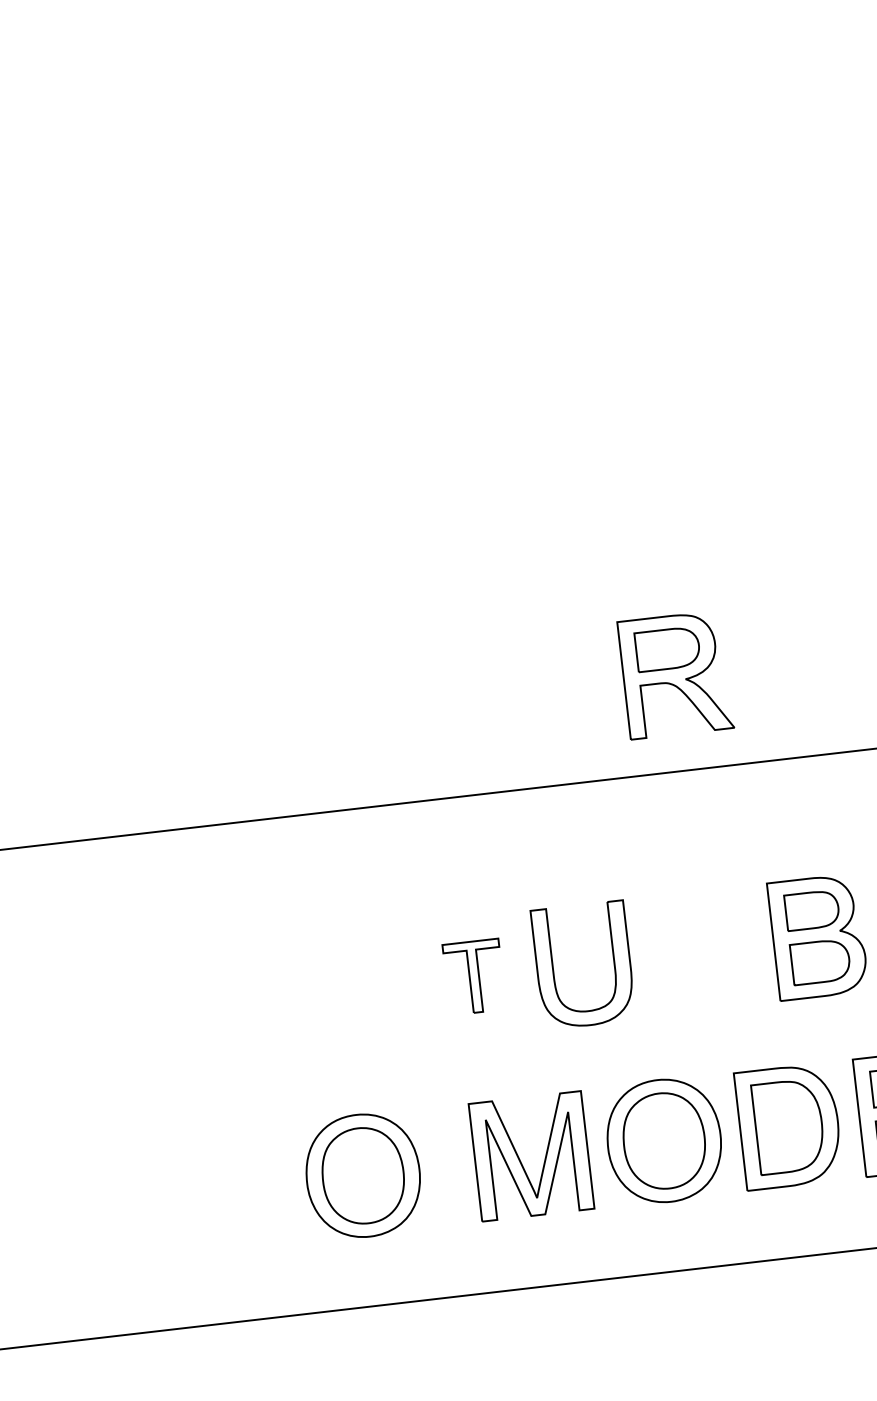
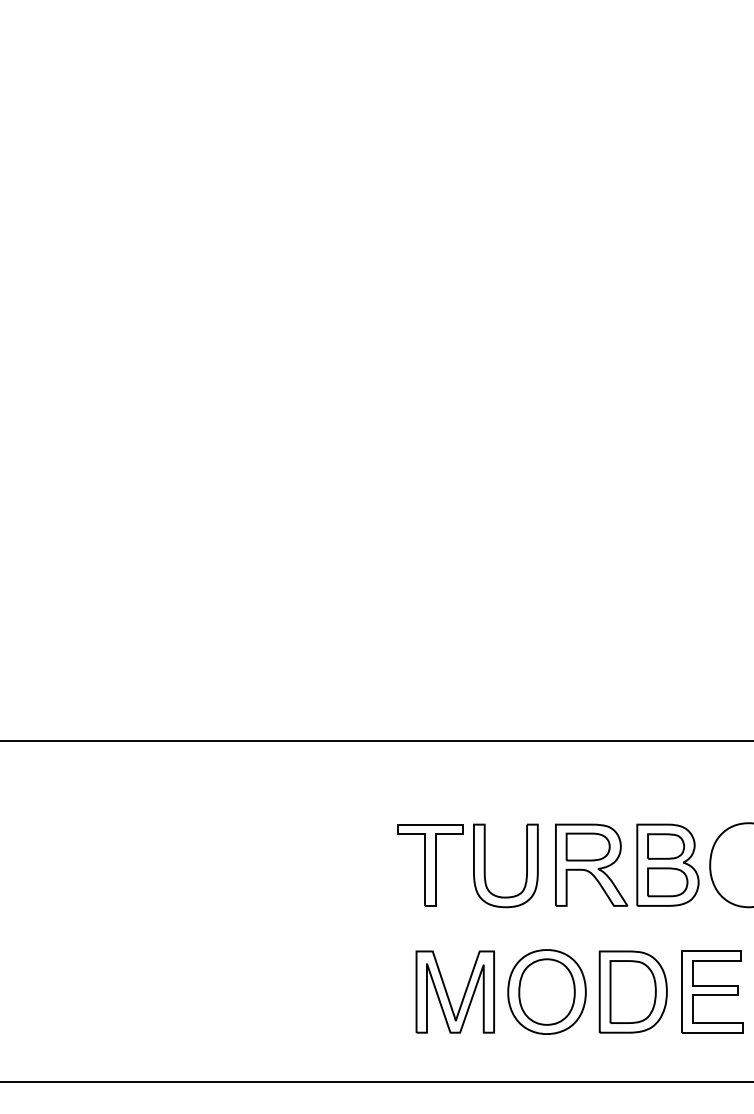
part: (675, 673) -> (591, 864), moved
part: (474, 977) -> (430, 865), size x1.67
part: (362, 1175) -> (338, 991), removed

